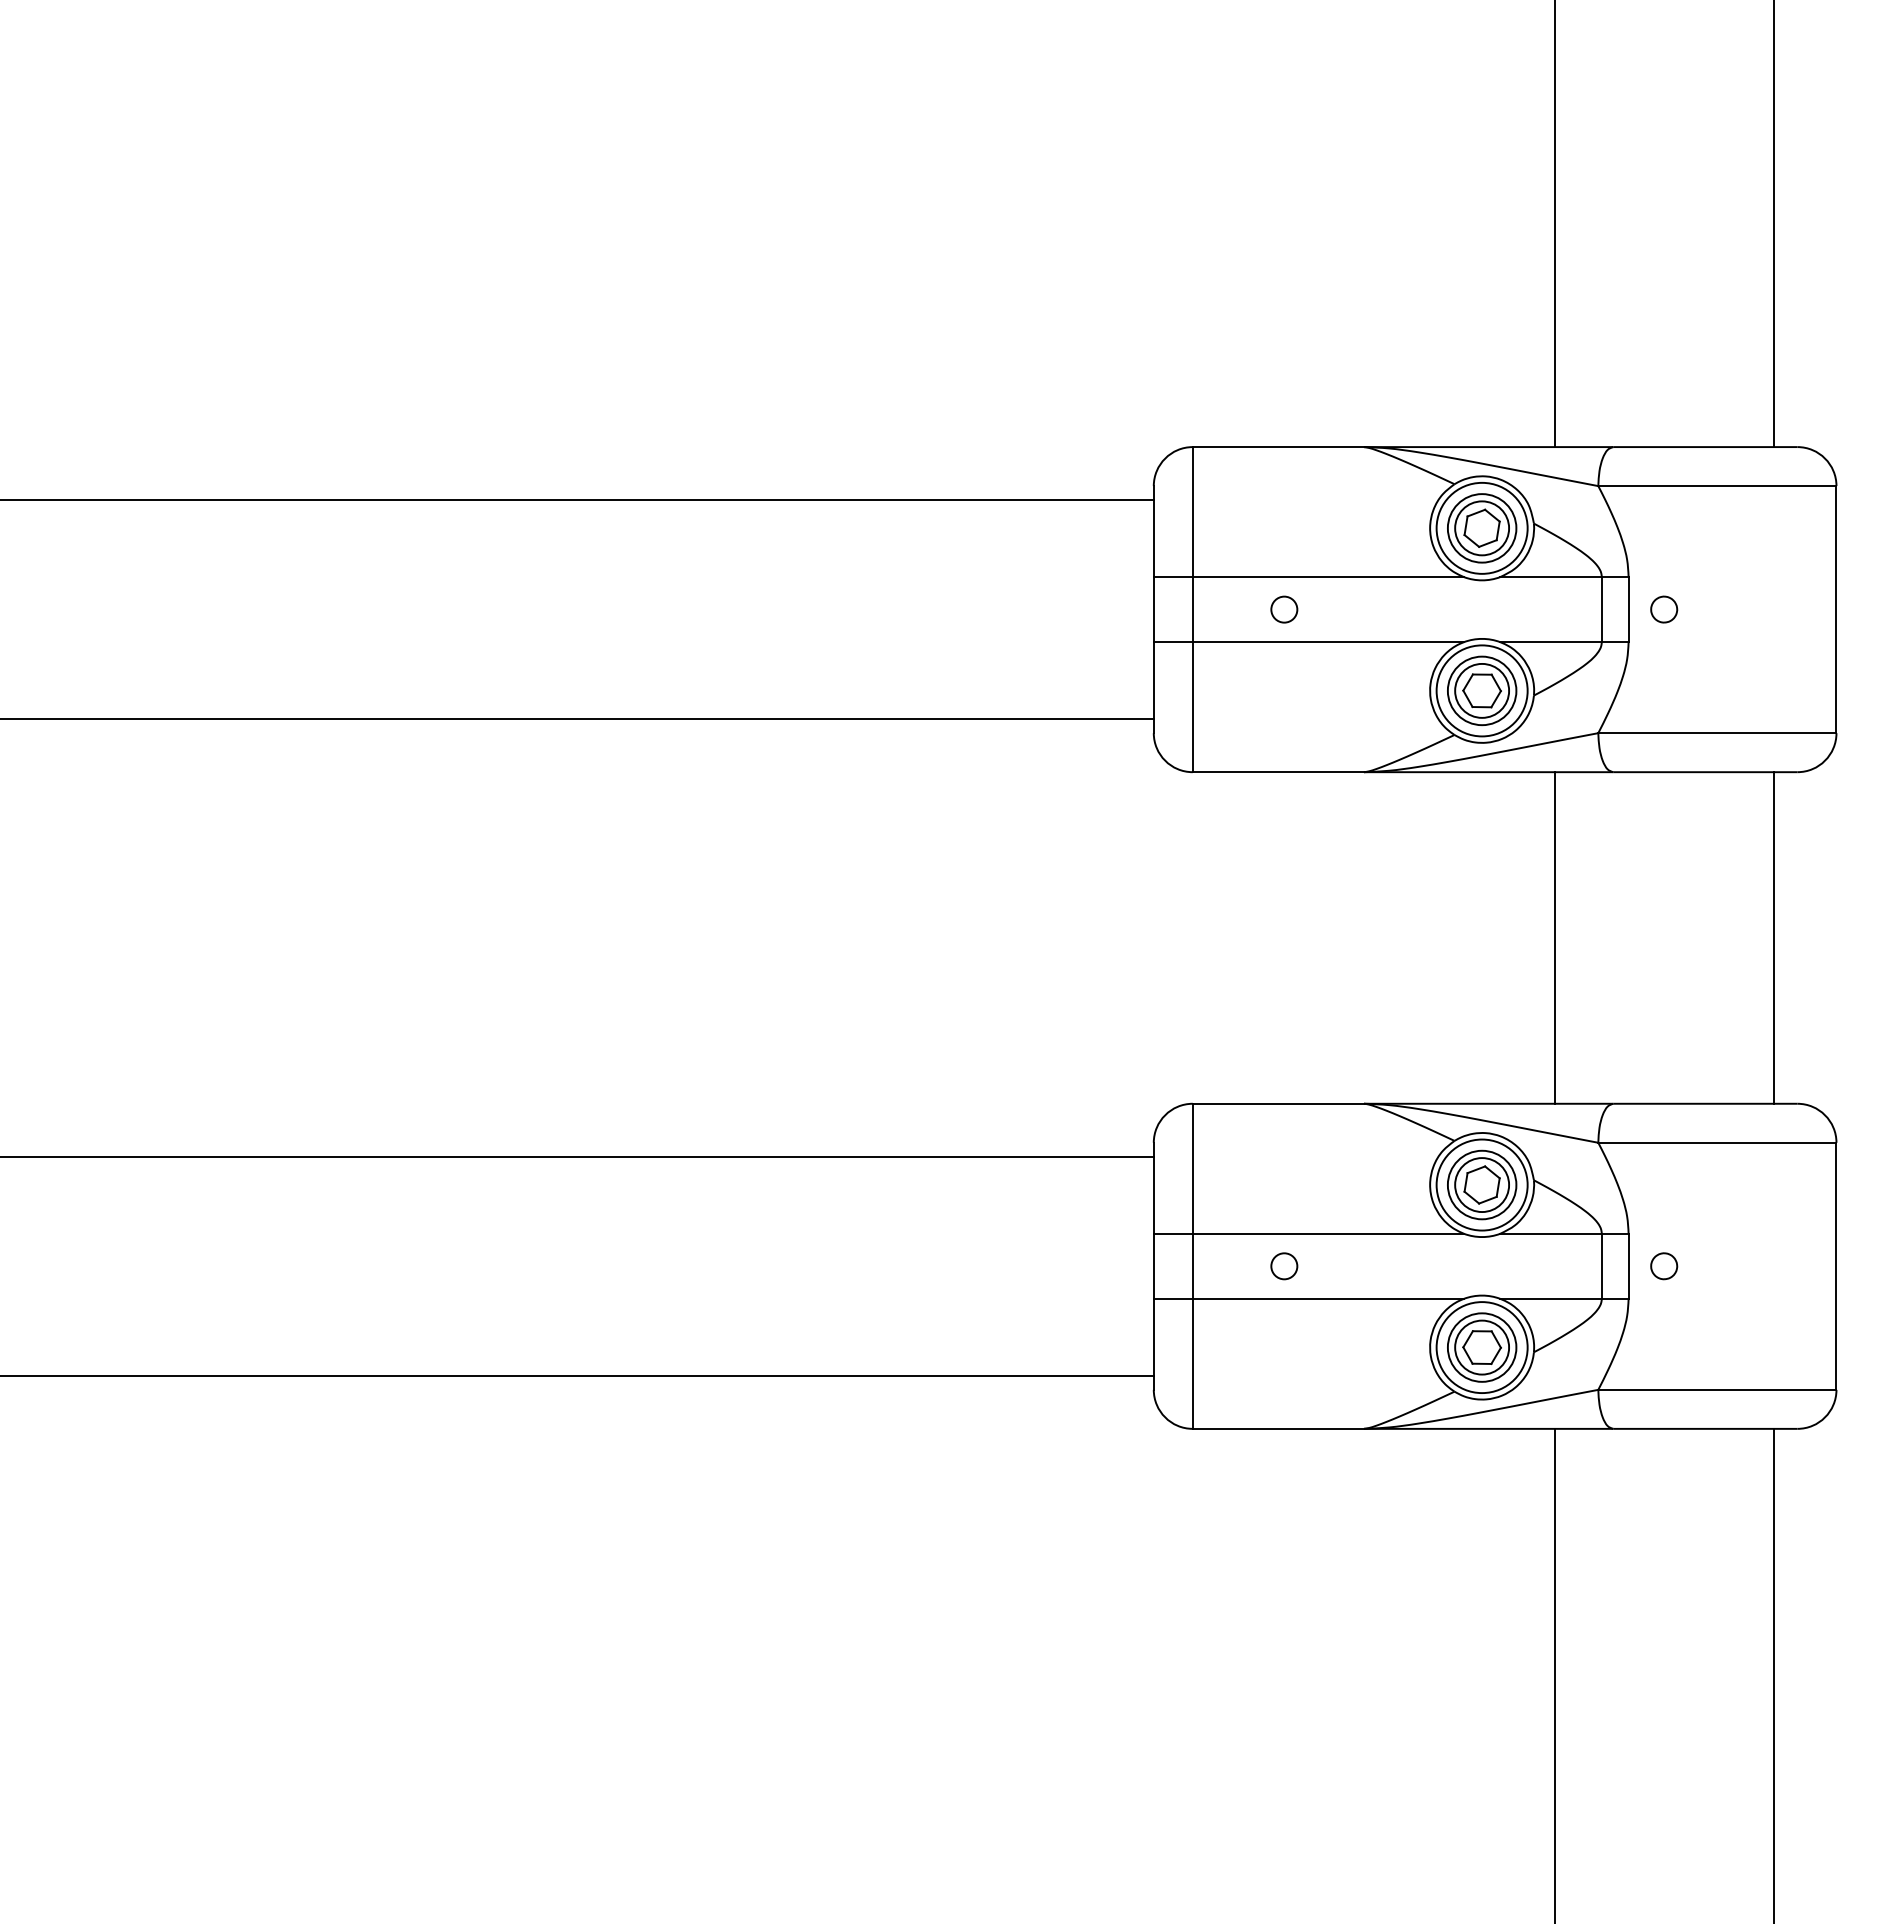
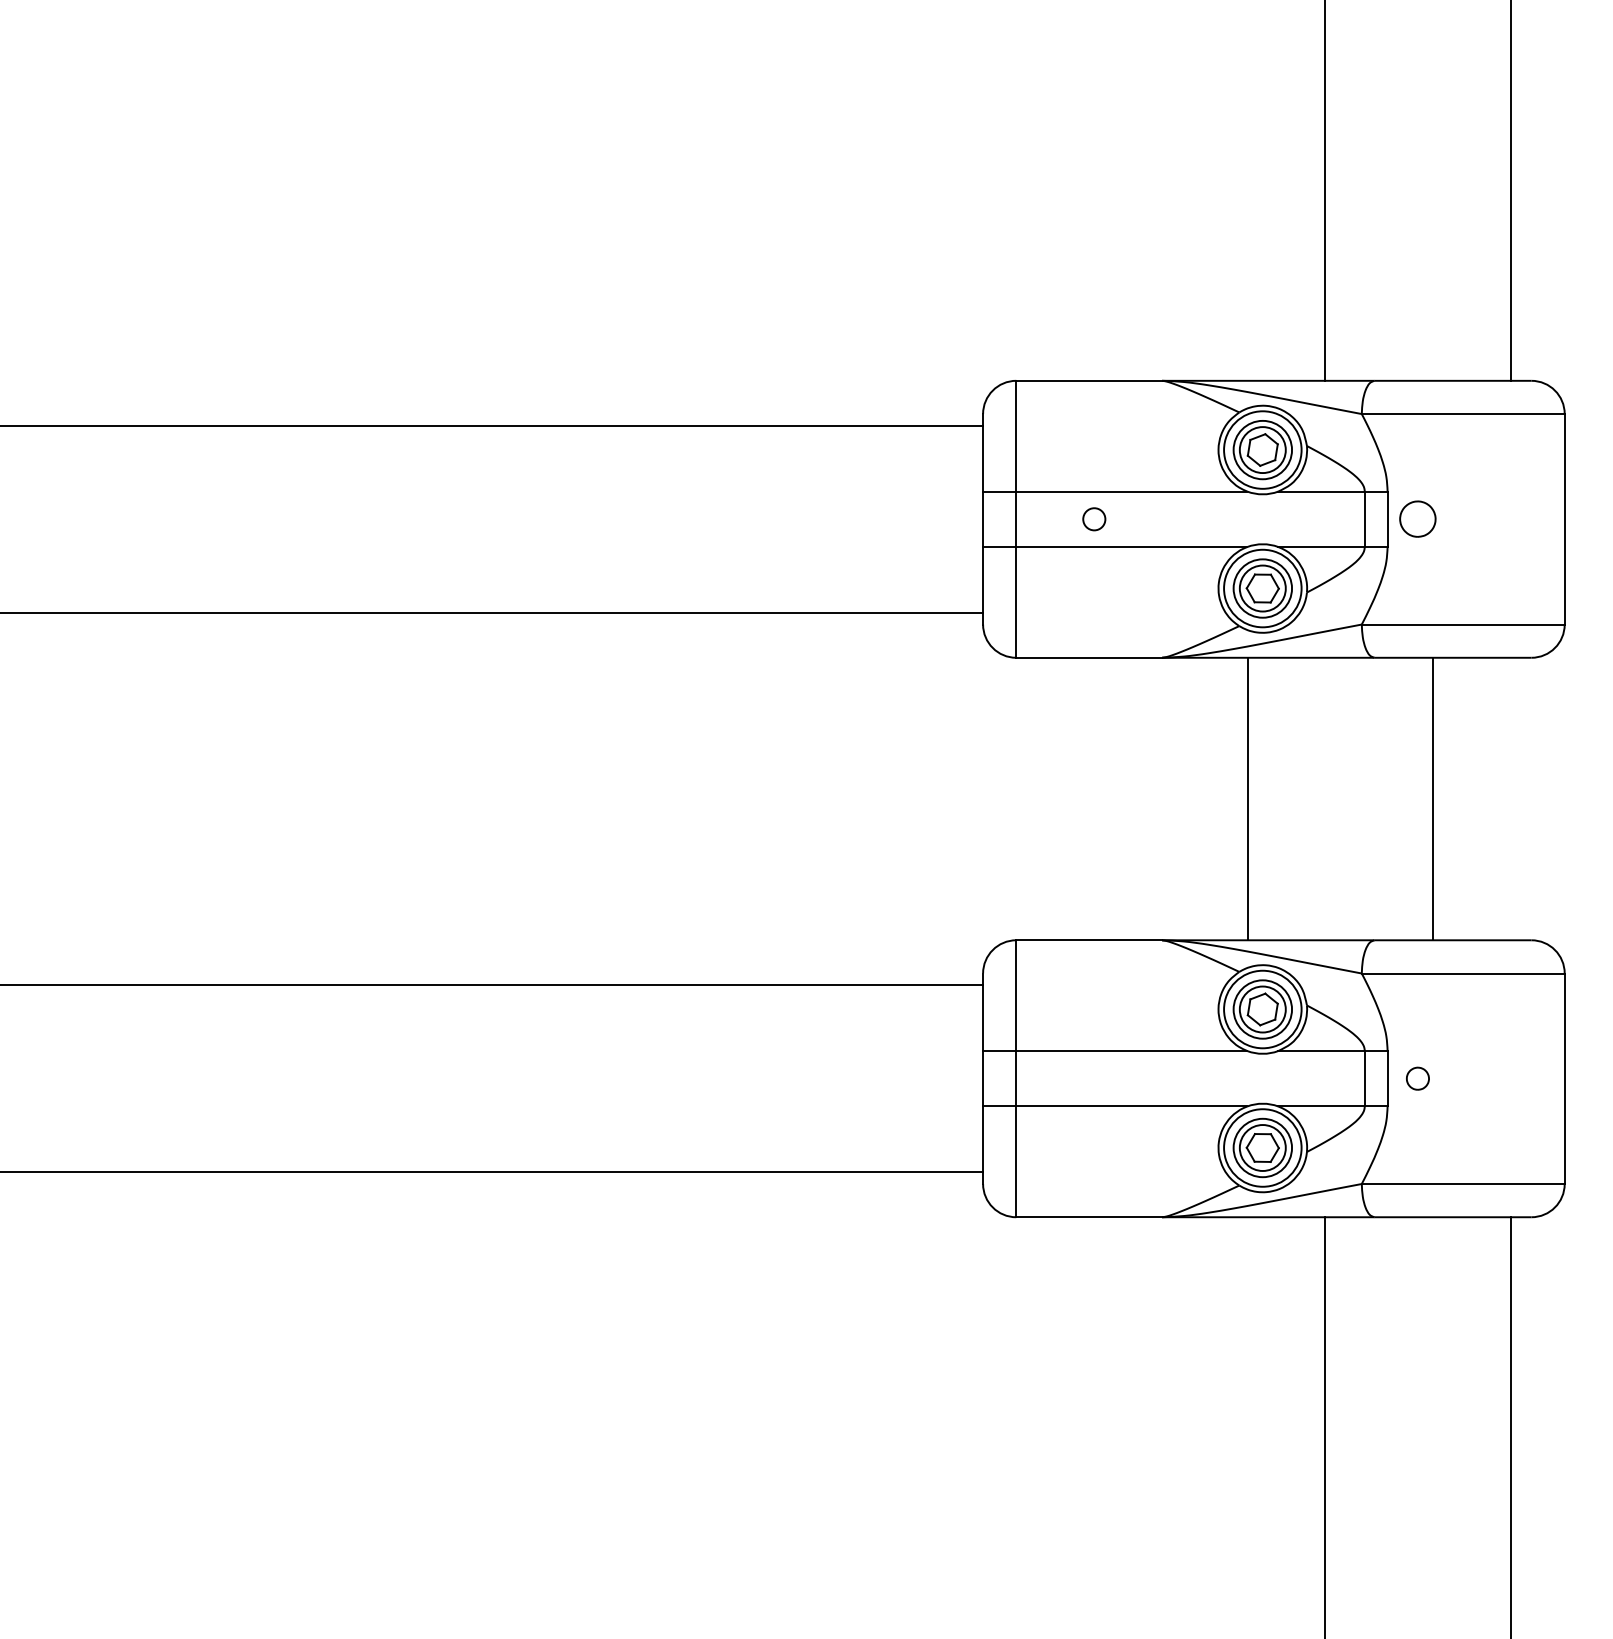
part: (1663, 609) -> (1417, 519), size x1.6
line: (1554, 937) -> (1247, 798), moved
line: (1774, 937) -> (1433, 798), moved
circle: (1284, 1266) -> (1094, 1078), removed

